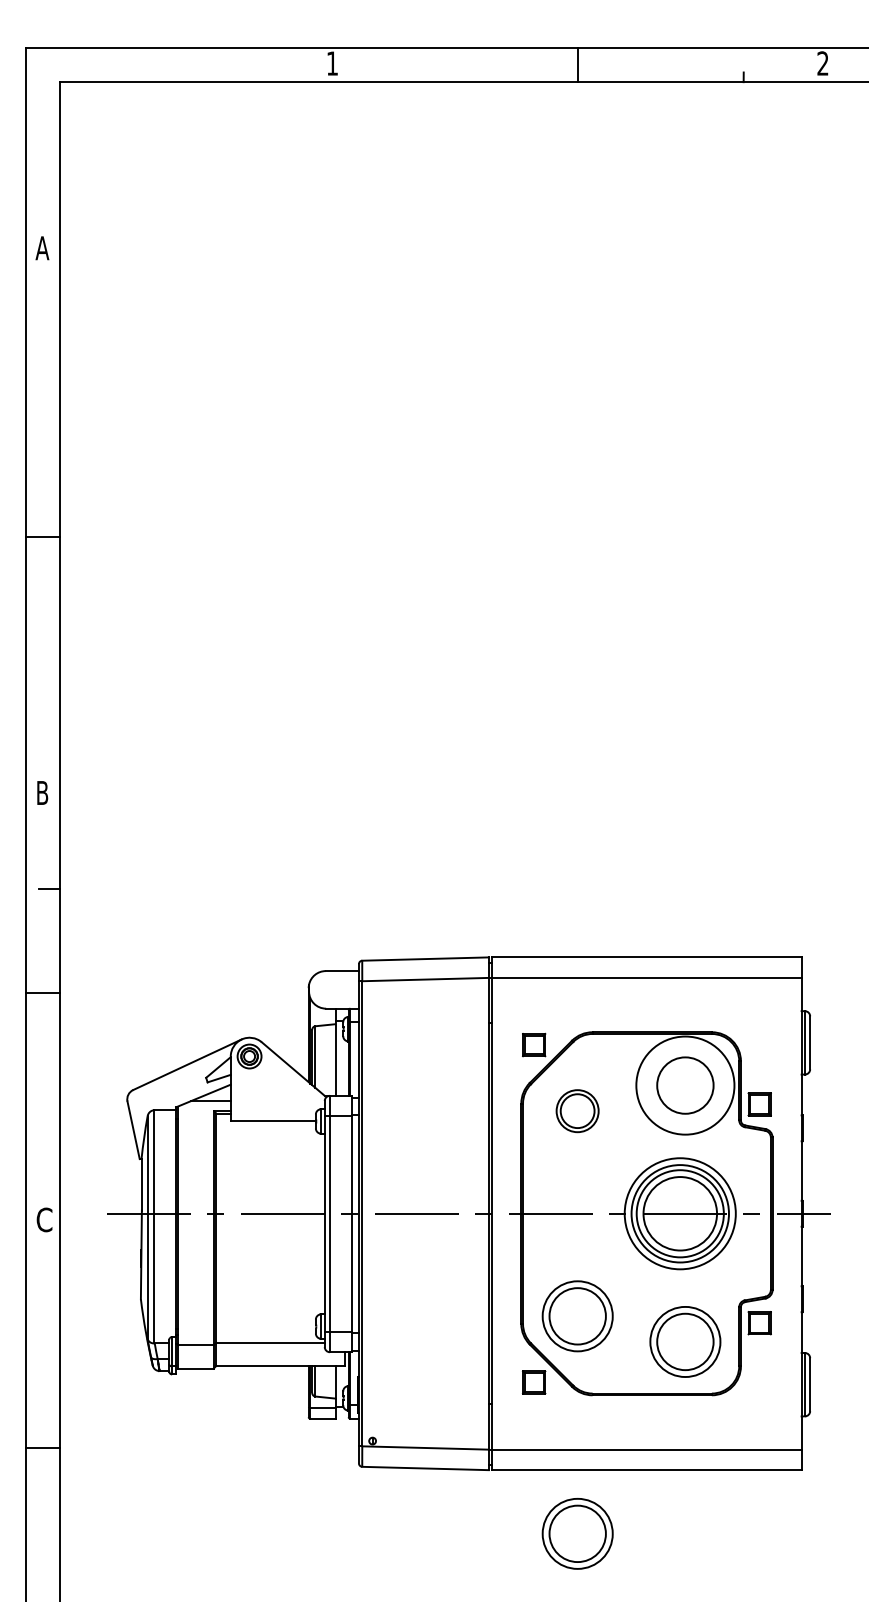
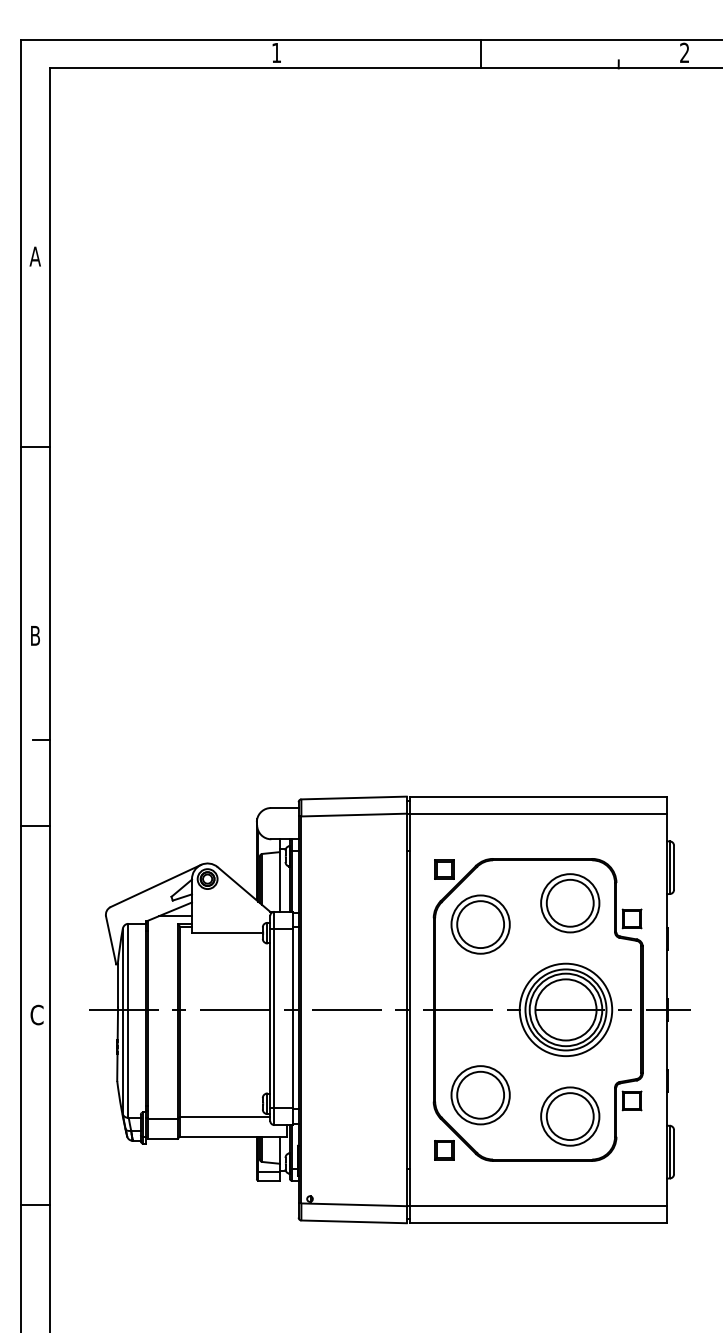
text: (41, 248) -> (34, 256), moved
text: (42, 792) -> (35, 635), moved
circle: (685, 1085) -> (570, 903), size x0.71
part: (577, 1111) -> (480, 924), size x1.67
part: (577, 1534) -> (480, 1276), removed

